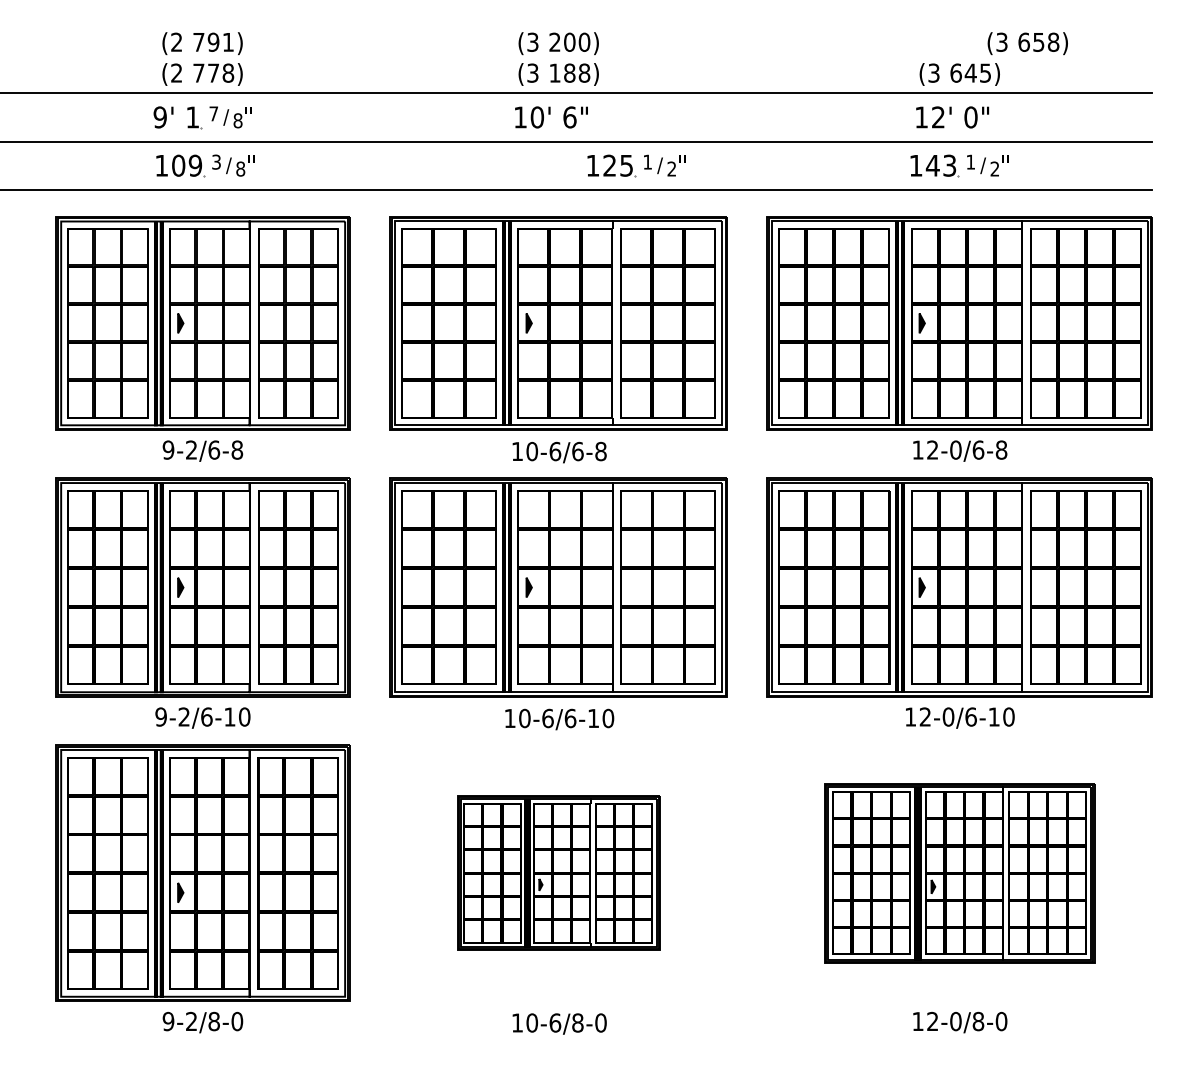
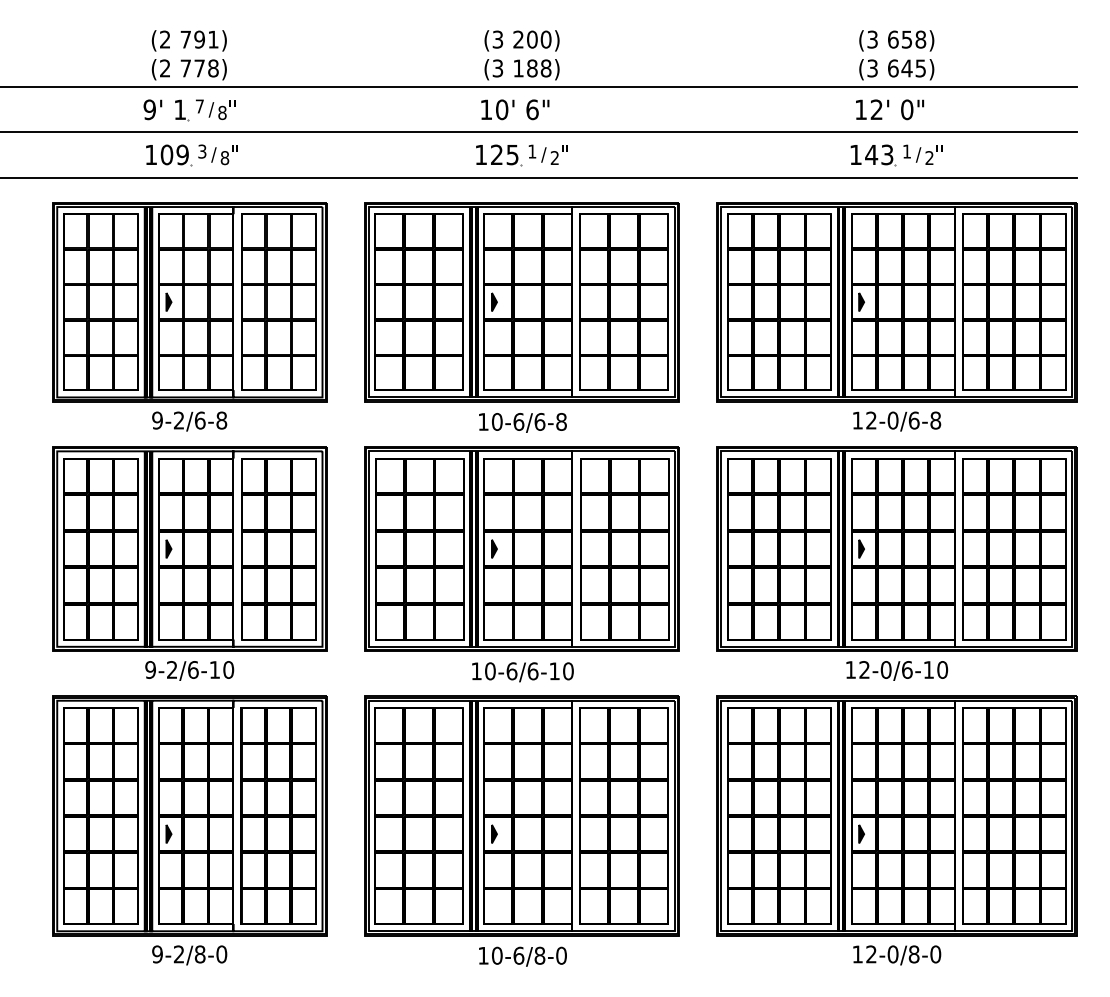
text: (1027, 43) -> (896, 40), moved
part: (636, 165) -> (521, 154), moved
part: (558, 872) -> (521, 815), size x1.67
part: (959, 872) -> (896, 815), size x1.43

